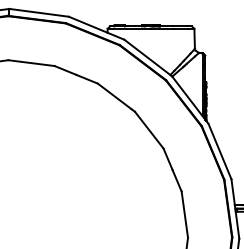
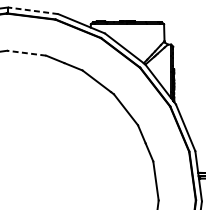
line: (39, 12) -> (33, 10), solid -> dashed
line: (31, 63) -> (26, 53), solid -> dashed

